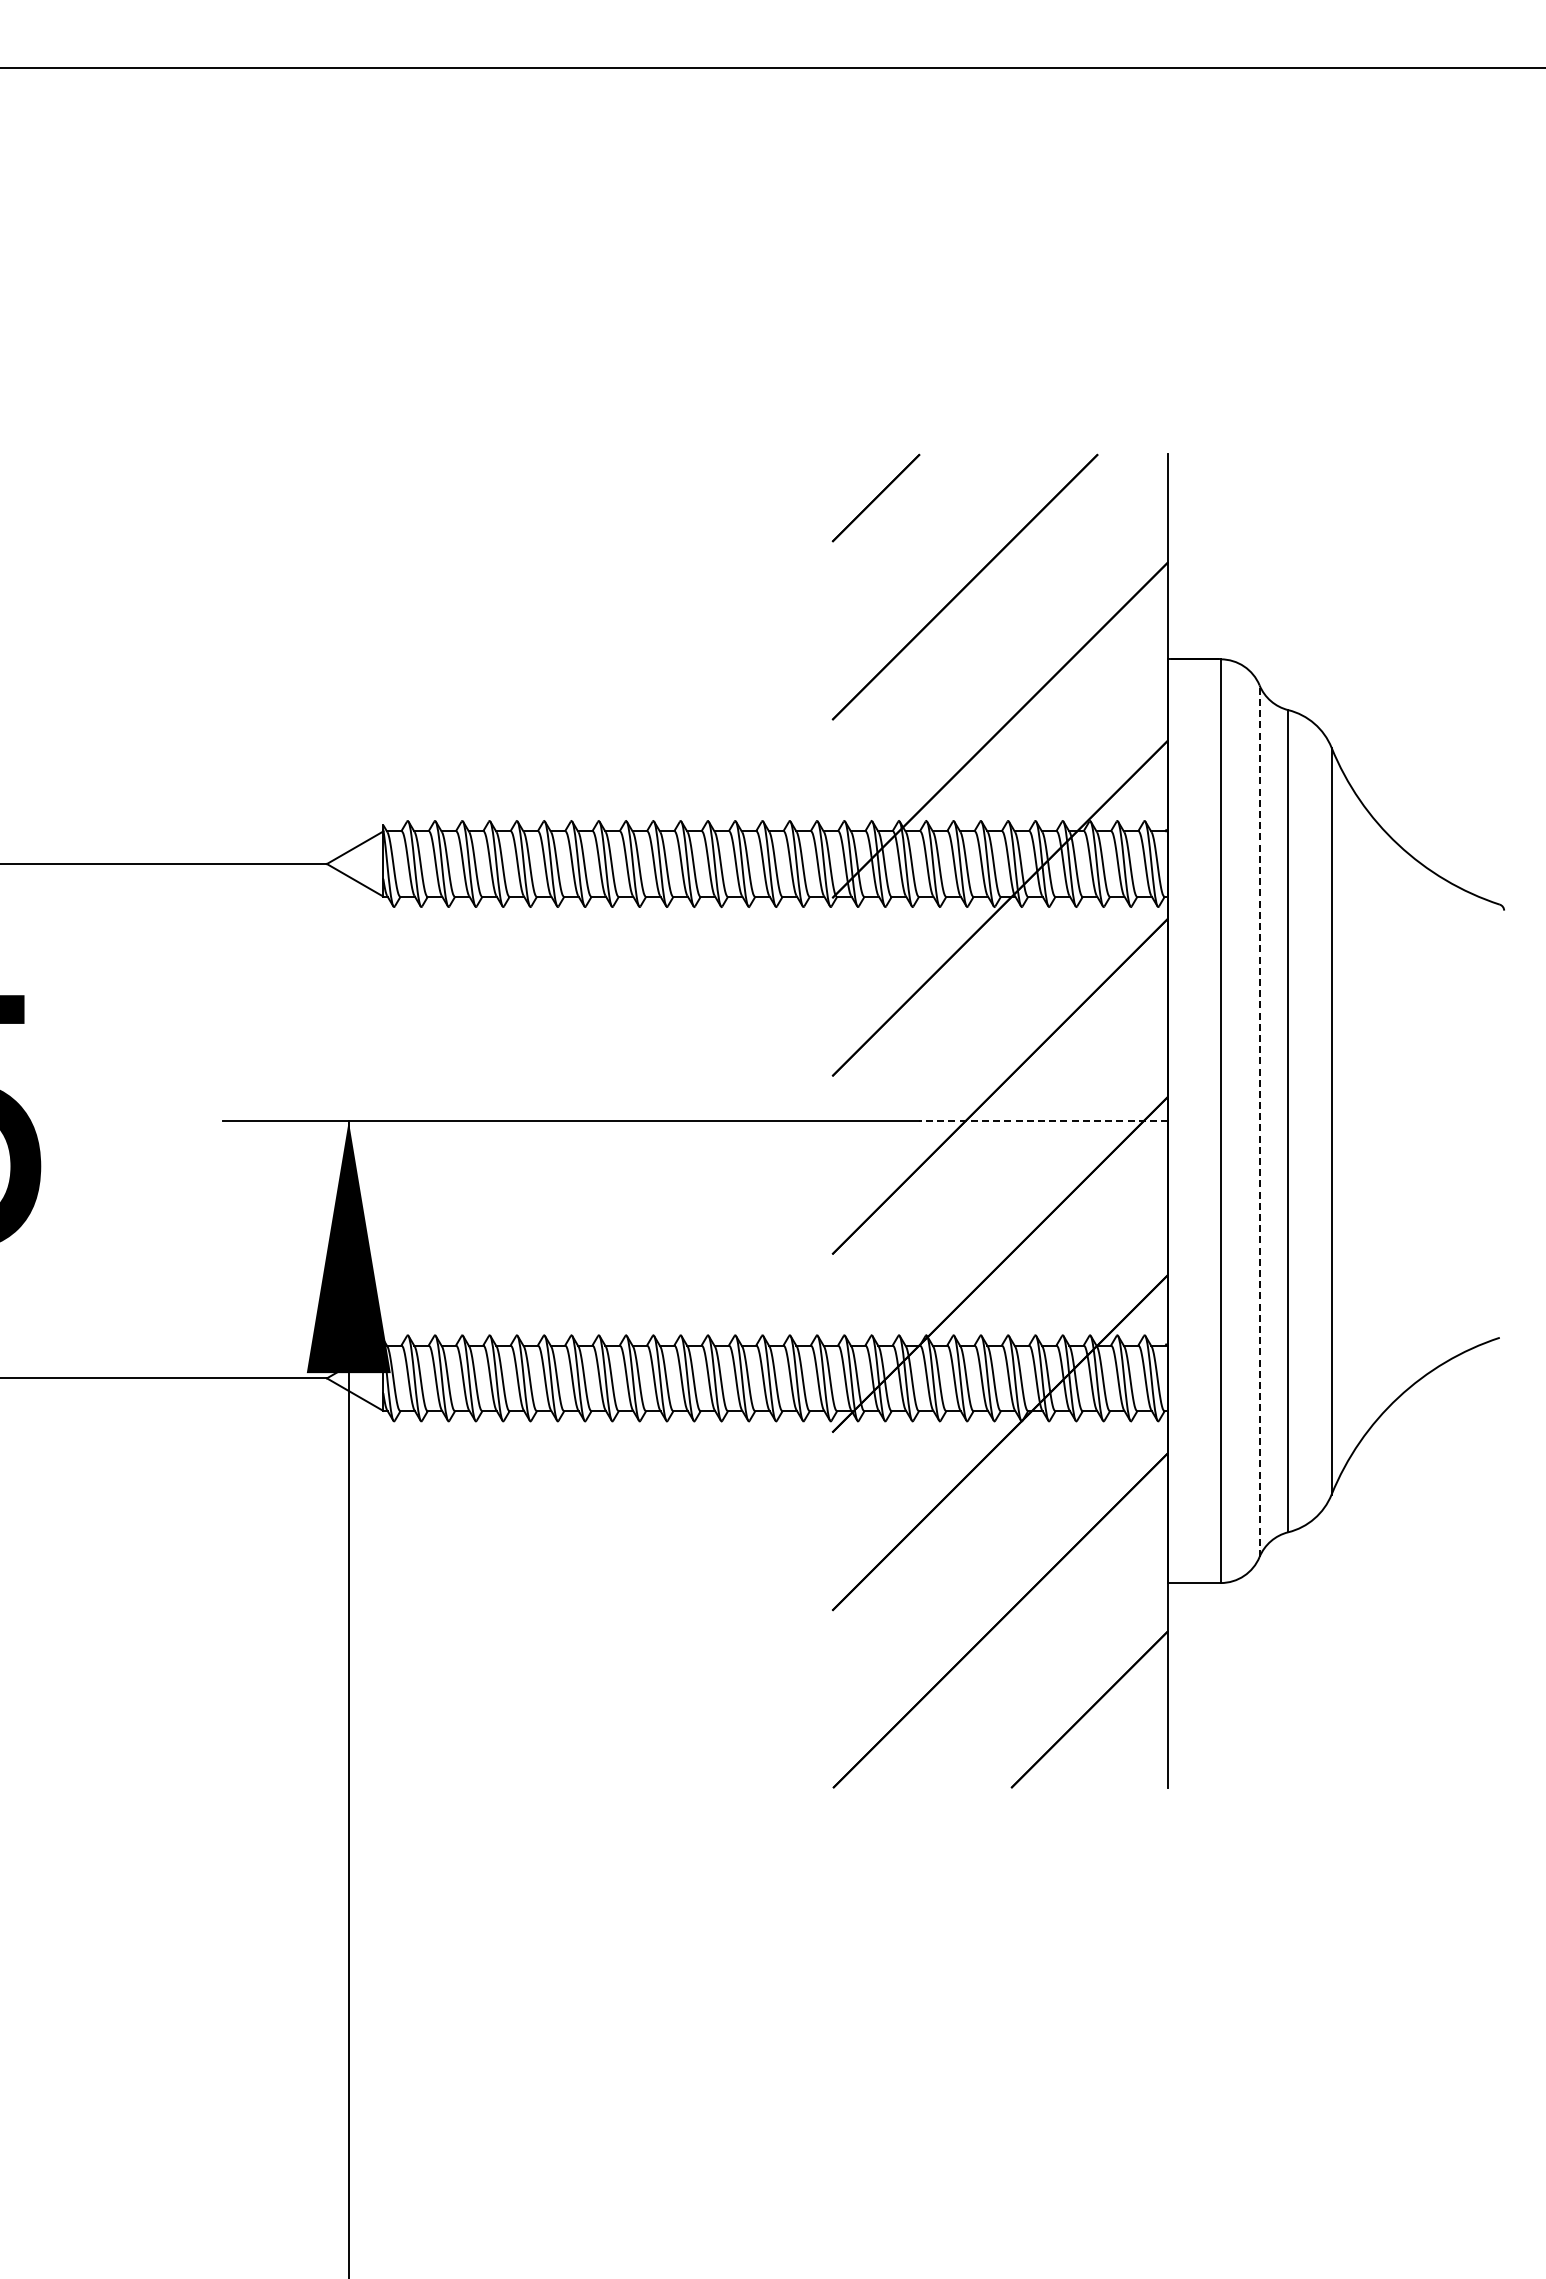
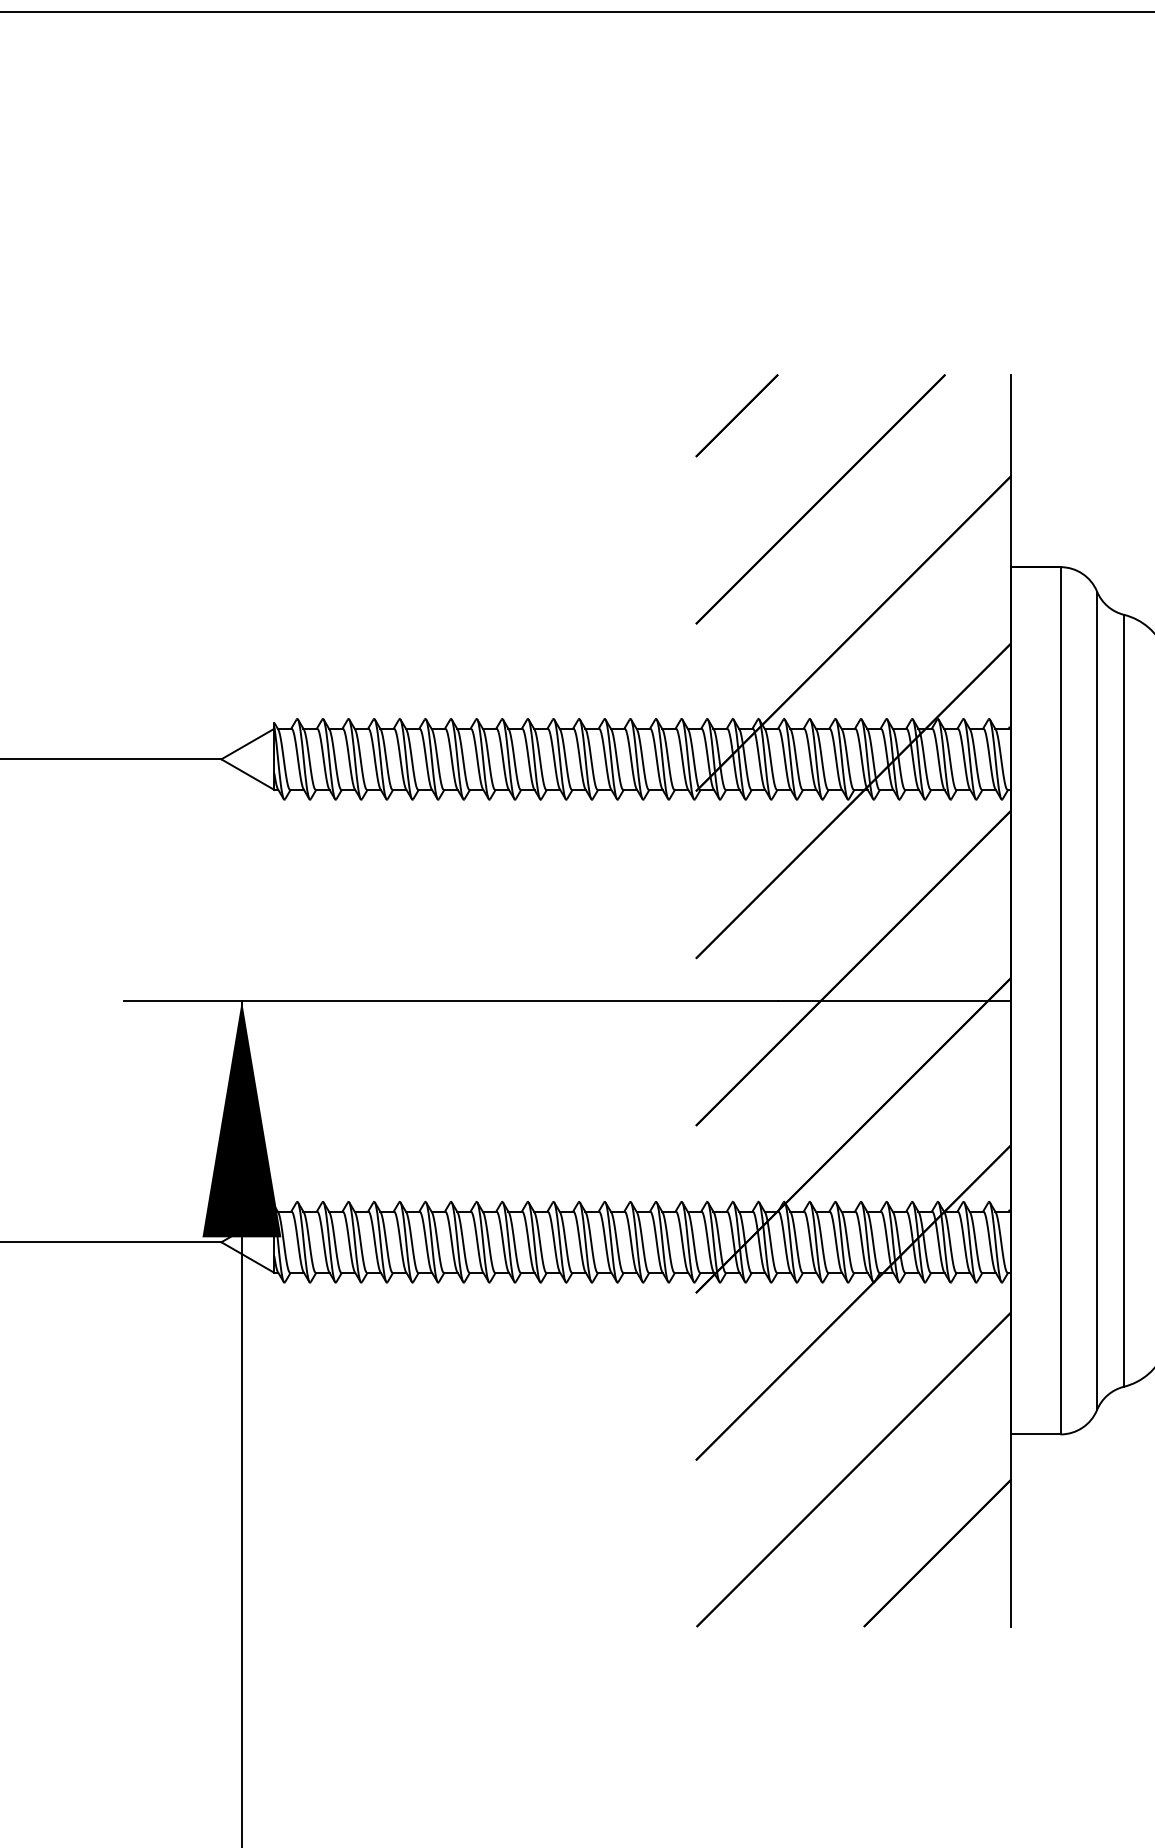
line: (1043, 1121) -> (894, 1001), dashed -> solid
line: (1259, 1121) -> (1096, 1001), dashed -> solid

